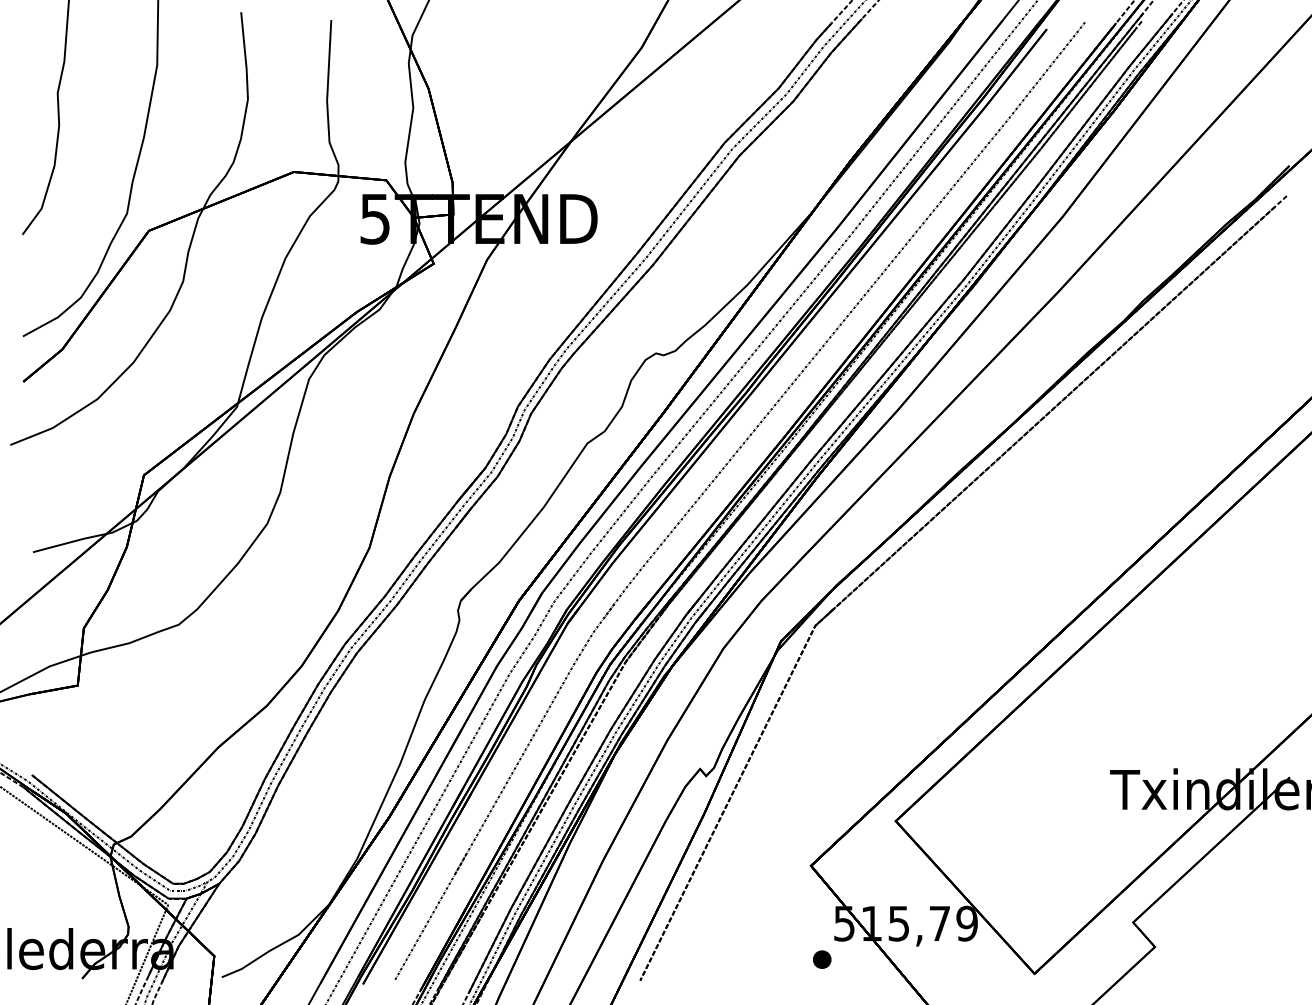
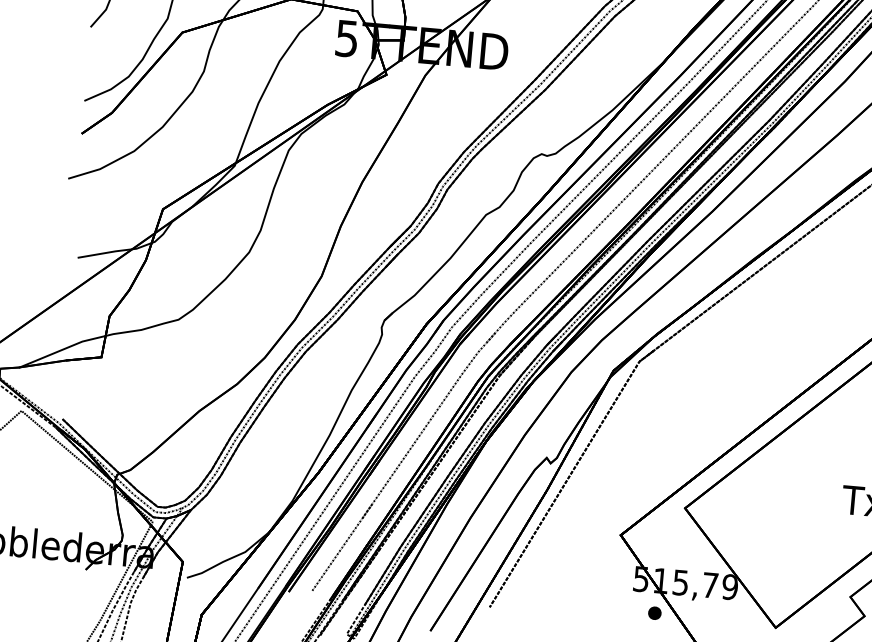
part: (822, 959) -> (655, 613), moved

